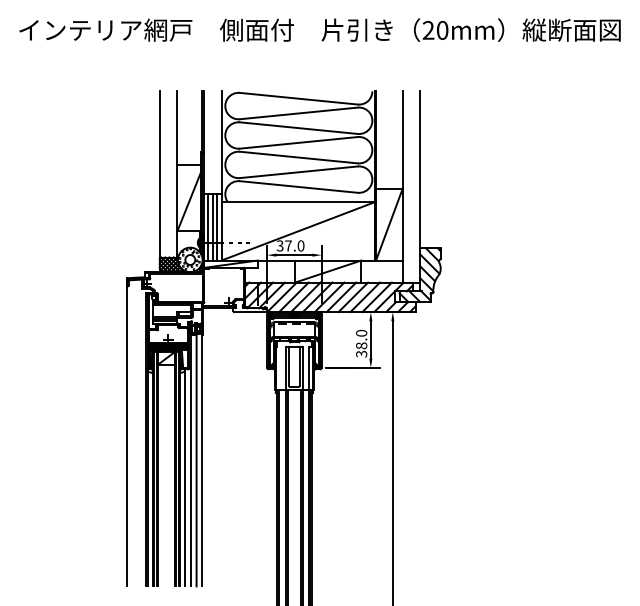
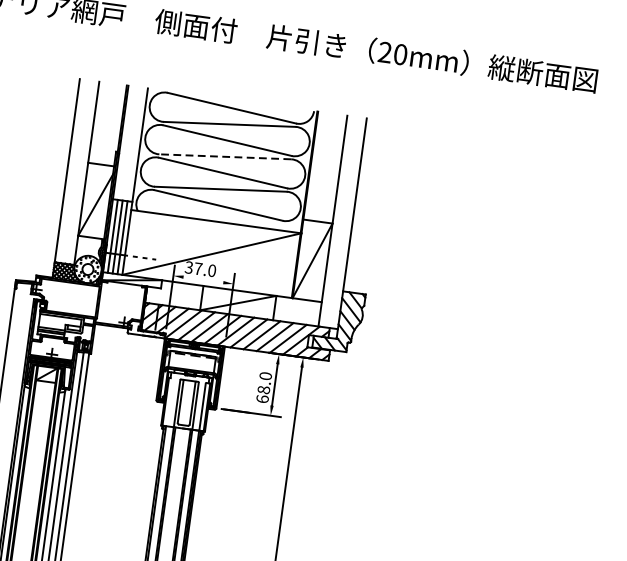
line: (298, 142) -> (224, 156), solid -> dashed
line: (294, 255) -> (203, 280), removed
text: (361, 353) -> (262, 398), 38.0 -> 68.0

